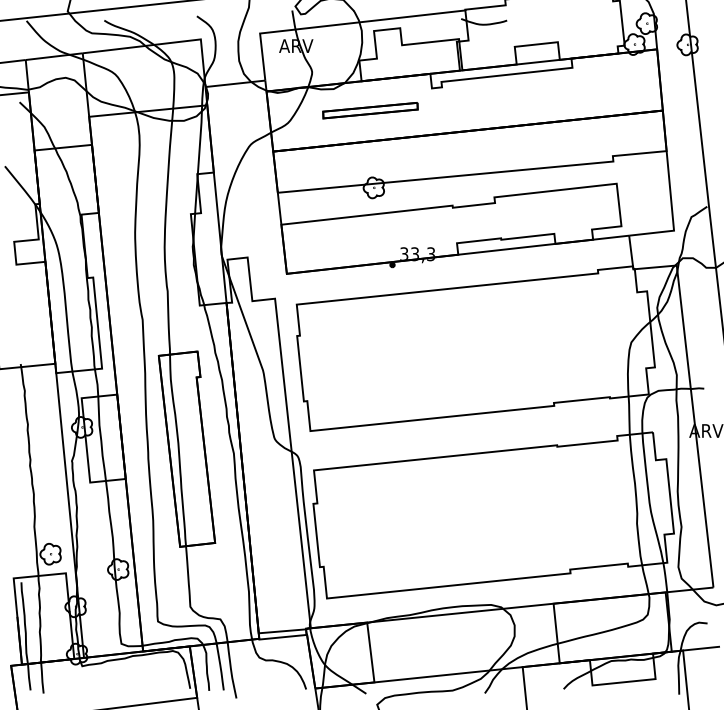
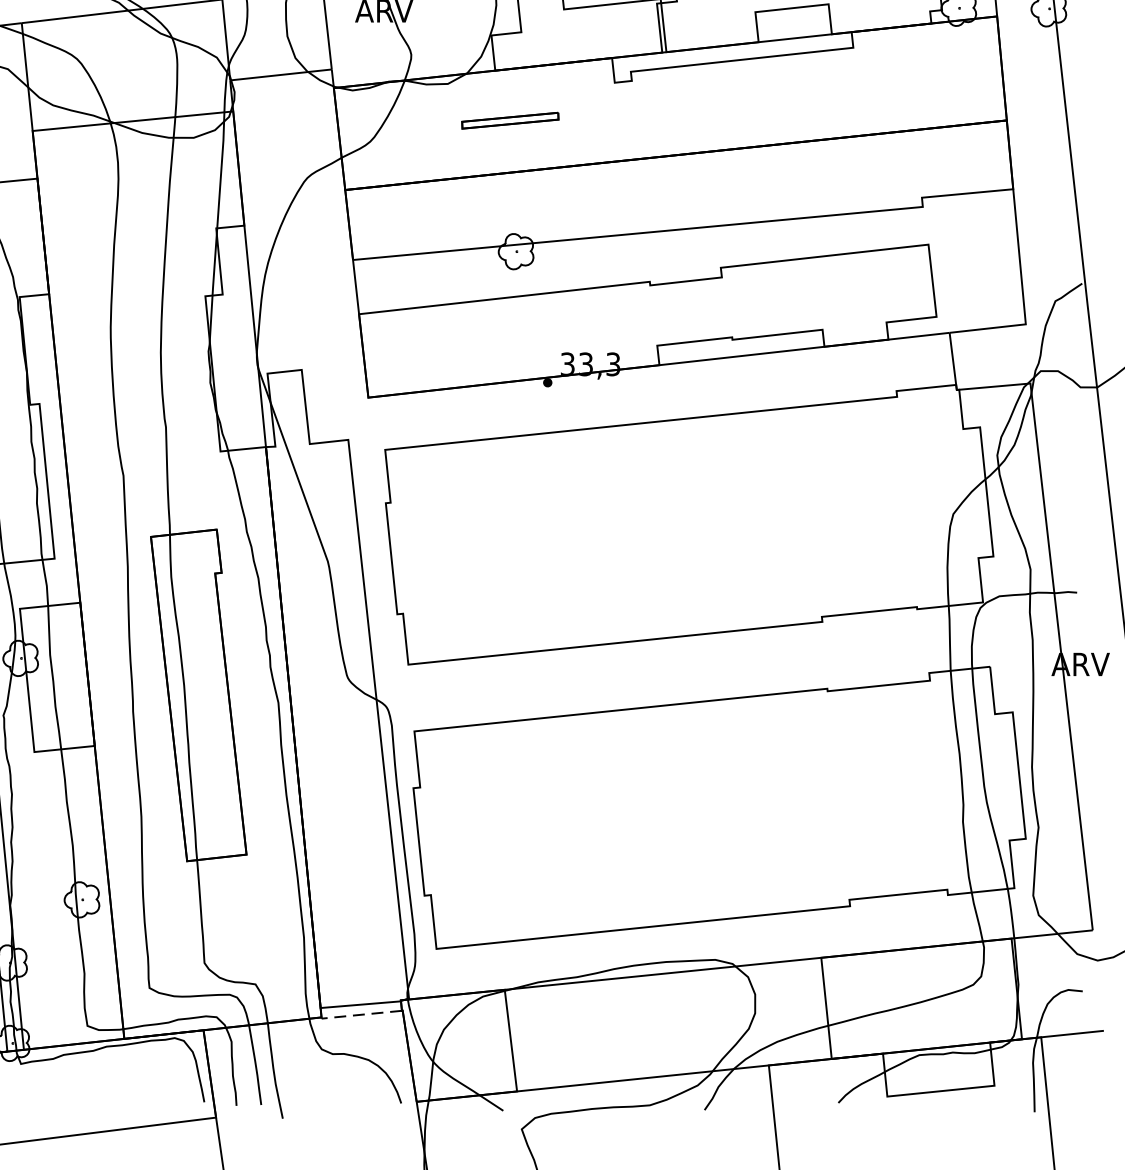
part: (370, 110) -> (510, 120), size x0.6
line: (282, 637) -> (360, 1015), solid -> dashed

